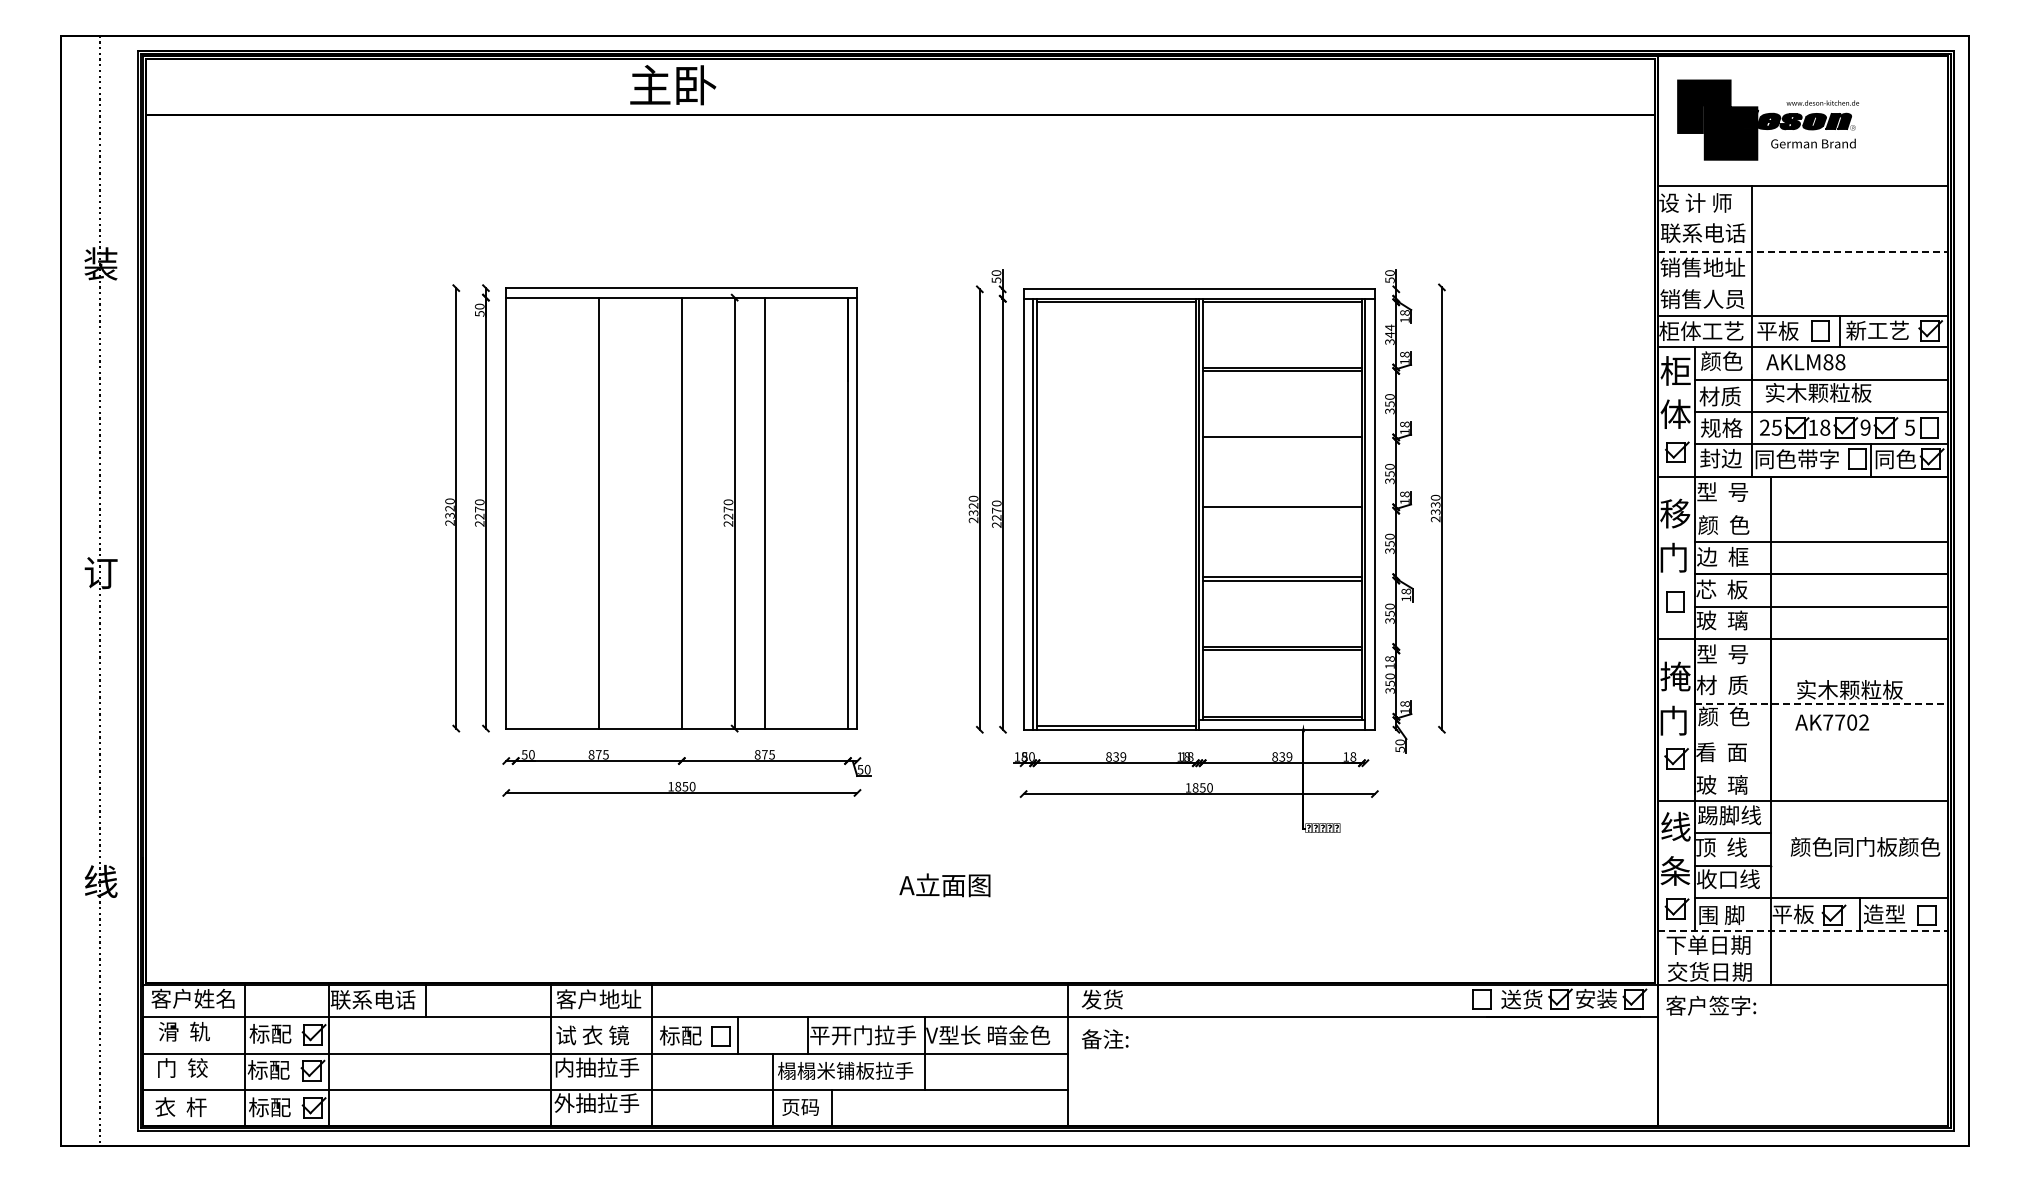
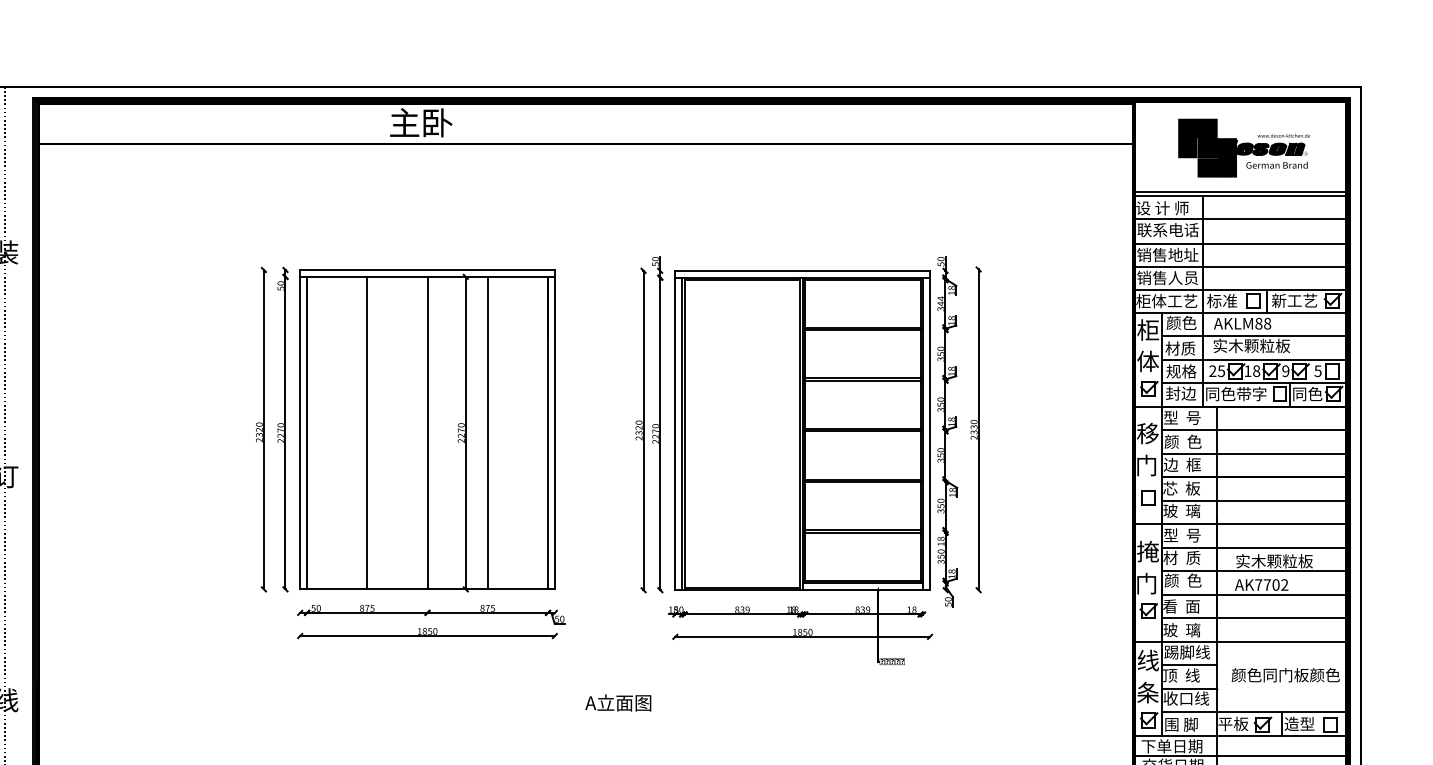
part: (1768, 119) -> (1244, 147), moved
line: (1802, 180) -> (1240, 191), added
line: (1802, 218) -> (1240, 219), added
line: (1803, 251) -> (1240, 243), dashed -> solid
line: (1802, 284) -> (1240, 267), added
text: (1777, 330) -> (1221, 300), 平板 -> 标准
line: (1281, 440) -> (862, 380), added
line: (1821, 509) -> (1253, 430), added
line: (1281, 510) -> (862, 431), added
line: (515, 512) -> (306, 432), added
line: (1821, 671) -> (1253, 547), added
line: (1821, 703) -> (1253, 571), dashed -> solid
line: (1821, 736) -> (1253, 595), added
line: (1821, 768) -> (1253, 618), added
line: (1803, 930) -> (1240, 735), dashed -> solid
line: (1802, 958) -> (1240, 756), added

